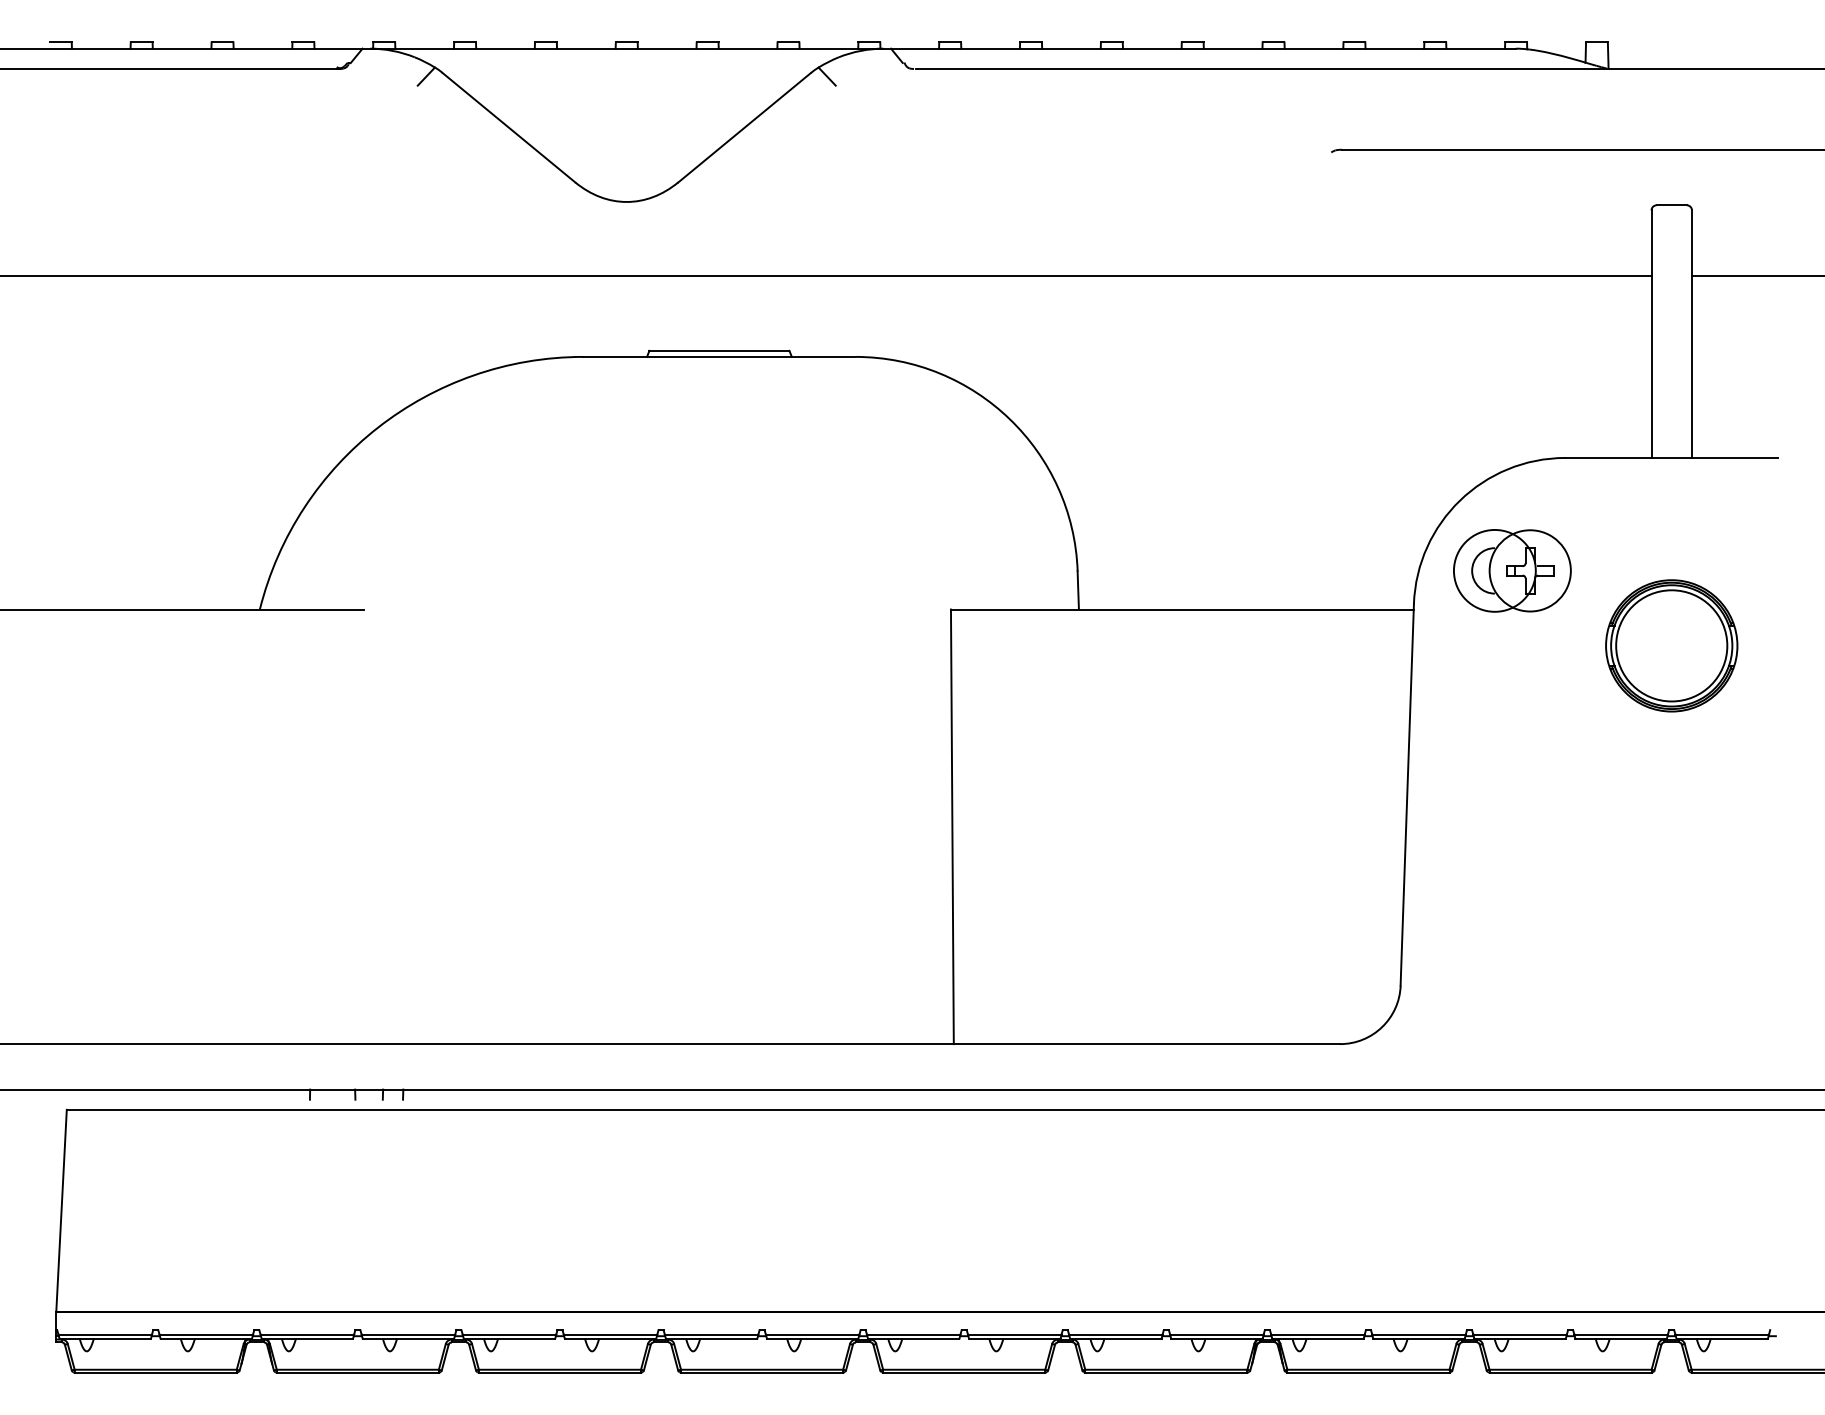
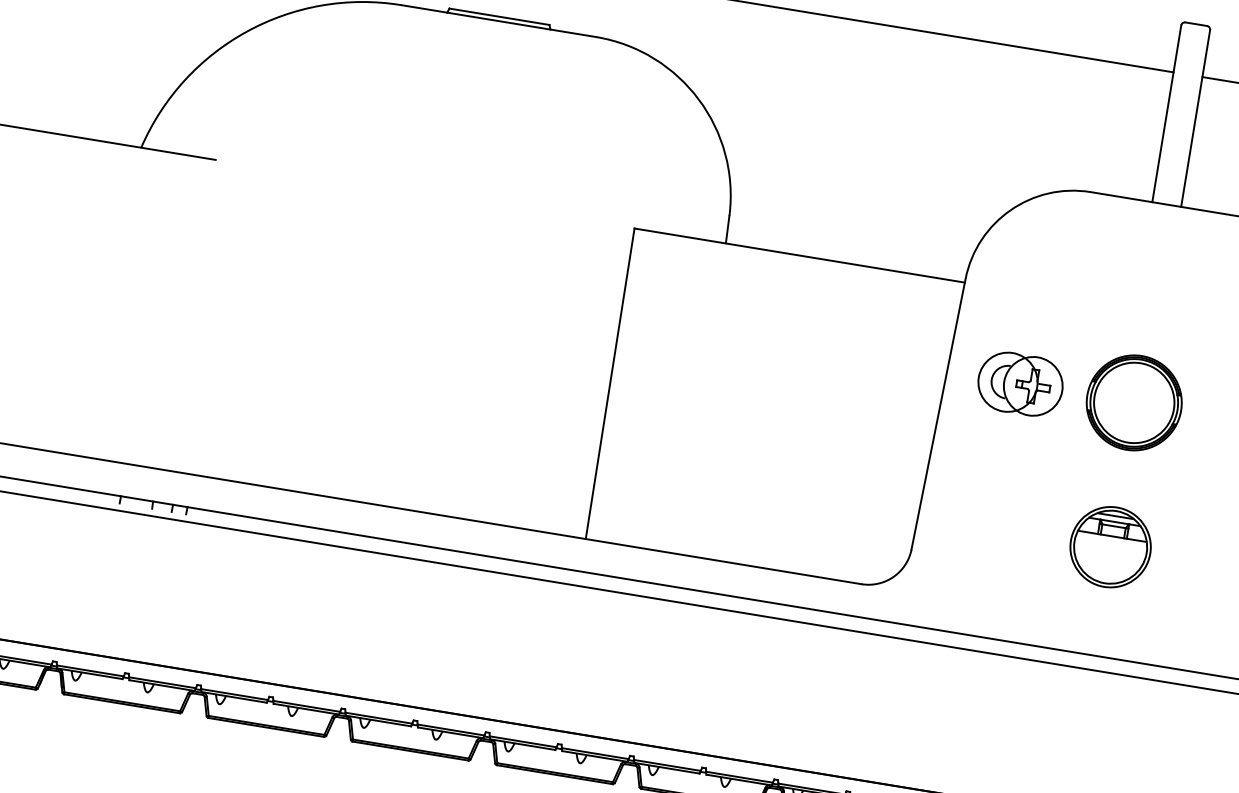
part: (1512, 570) -> (1020, 384), moved
part: (1671, 645) -> (1134, 402), moved
part: (1671, 937) -> (1110, 546), added

